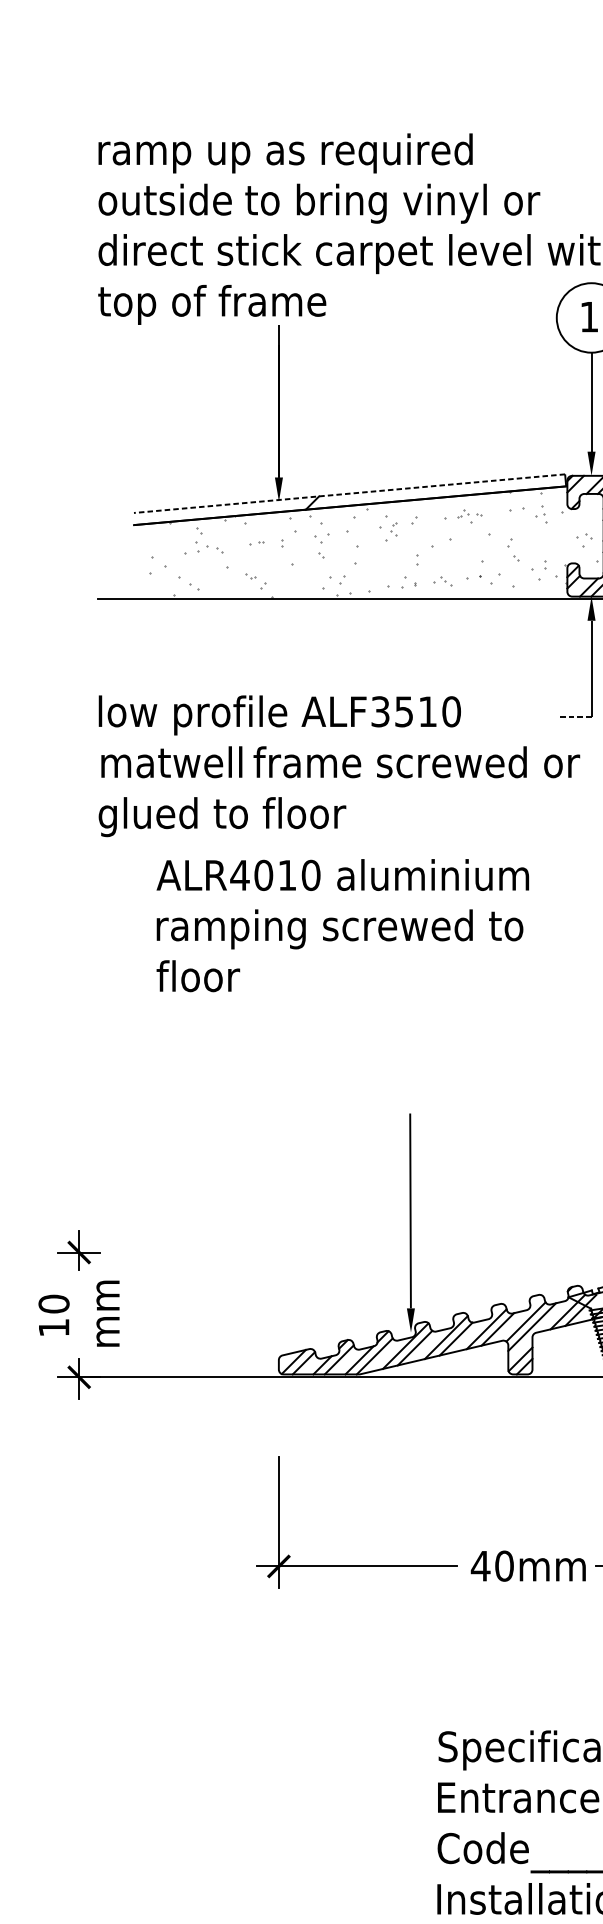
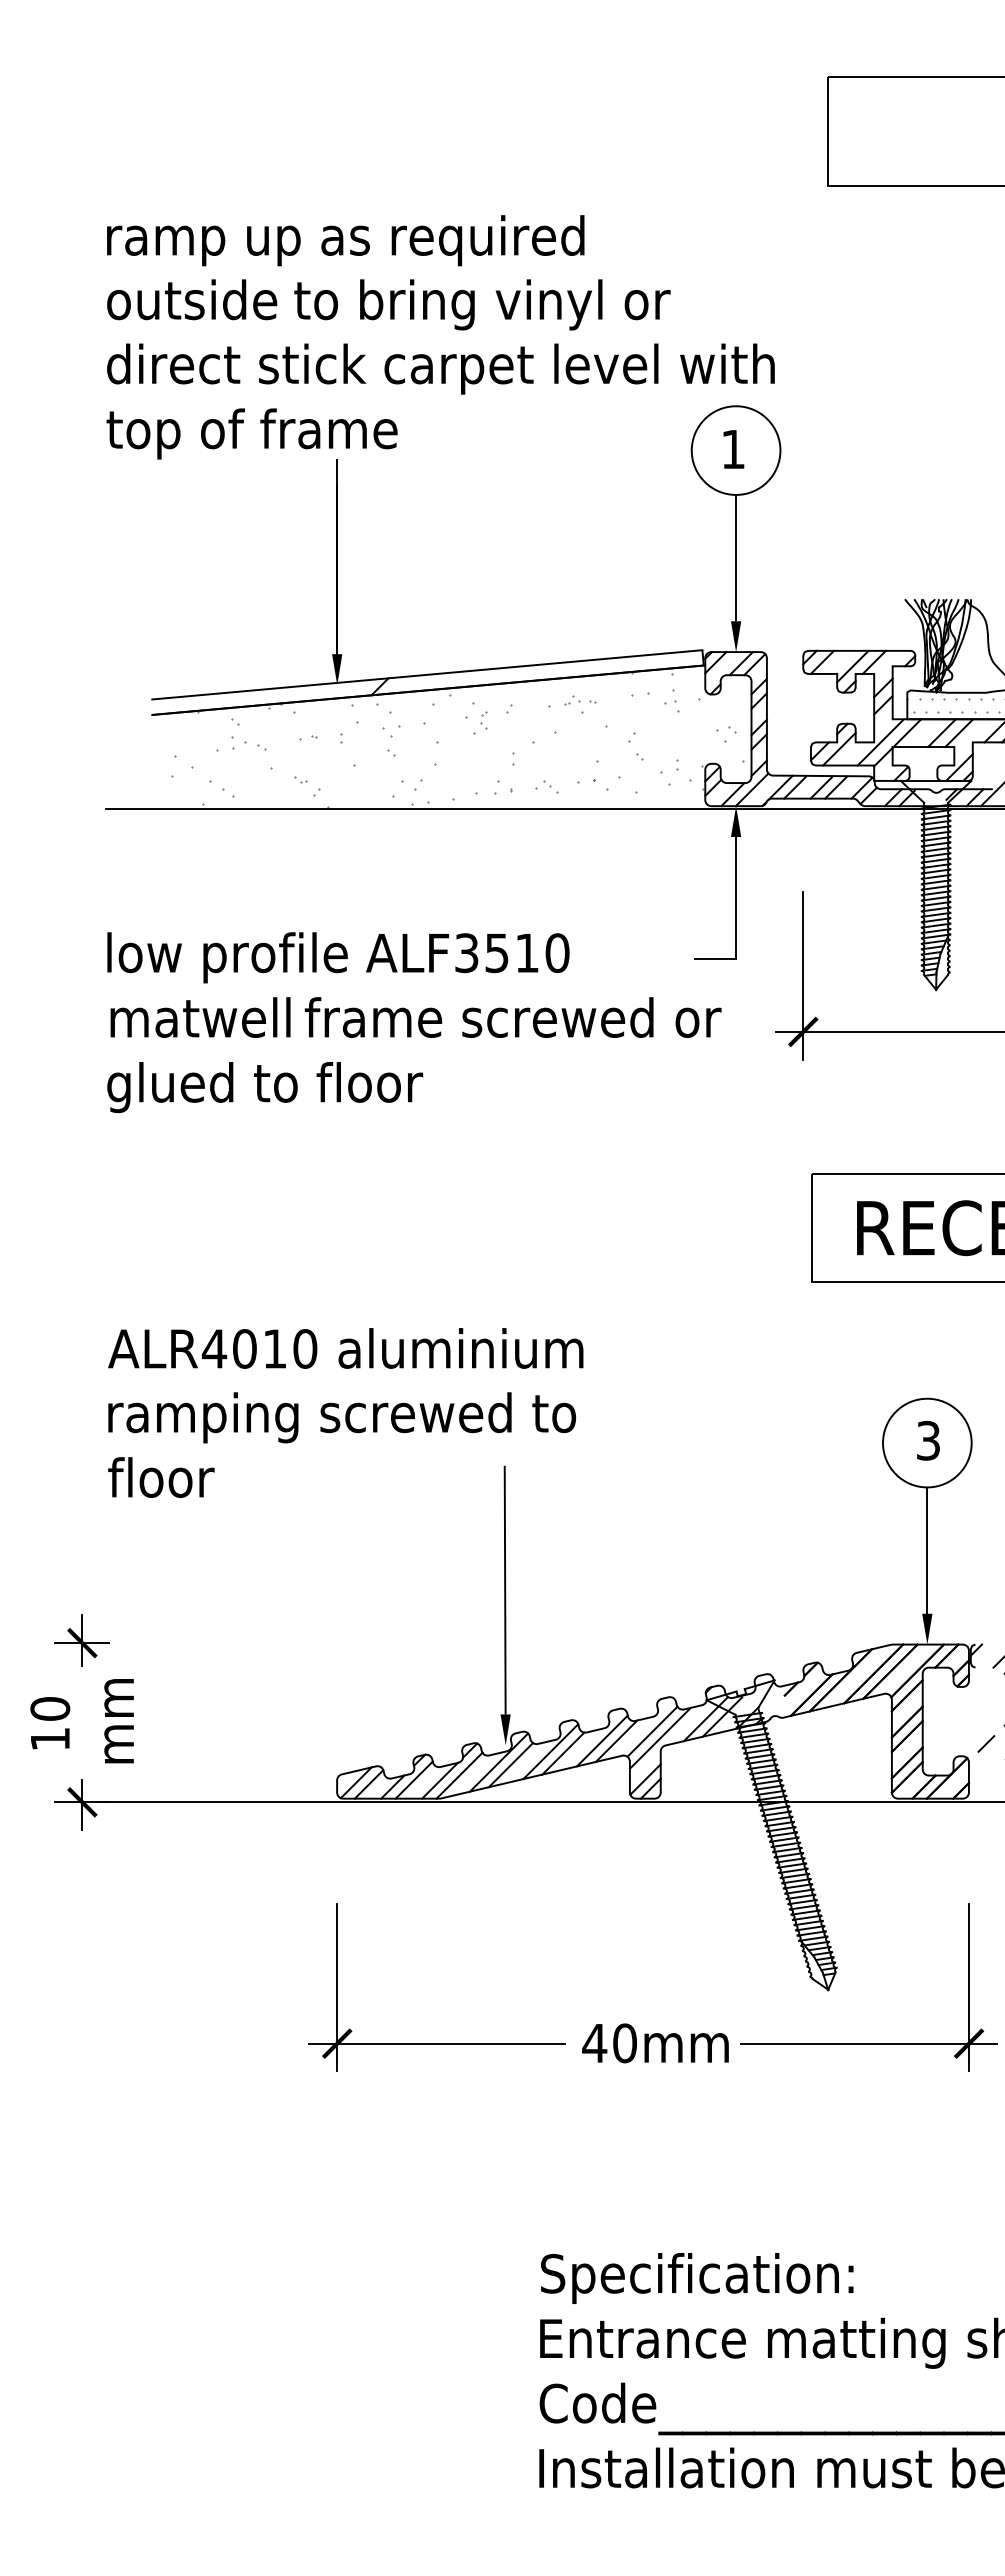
line: (348, 493) -> (426, 674), dashed -> solid
line: (575, 716) -> (715, 959), dashed -> solid
text: (342, 925) -> (345, 1412), moved

